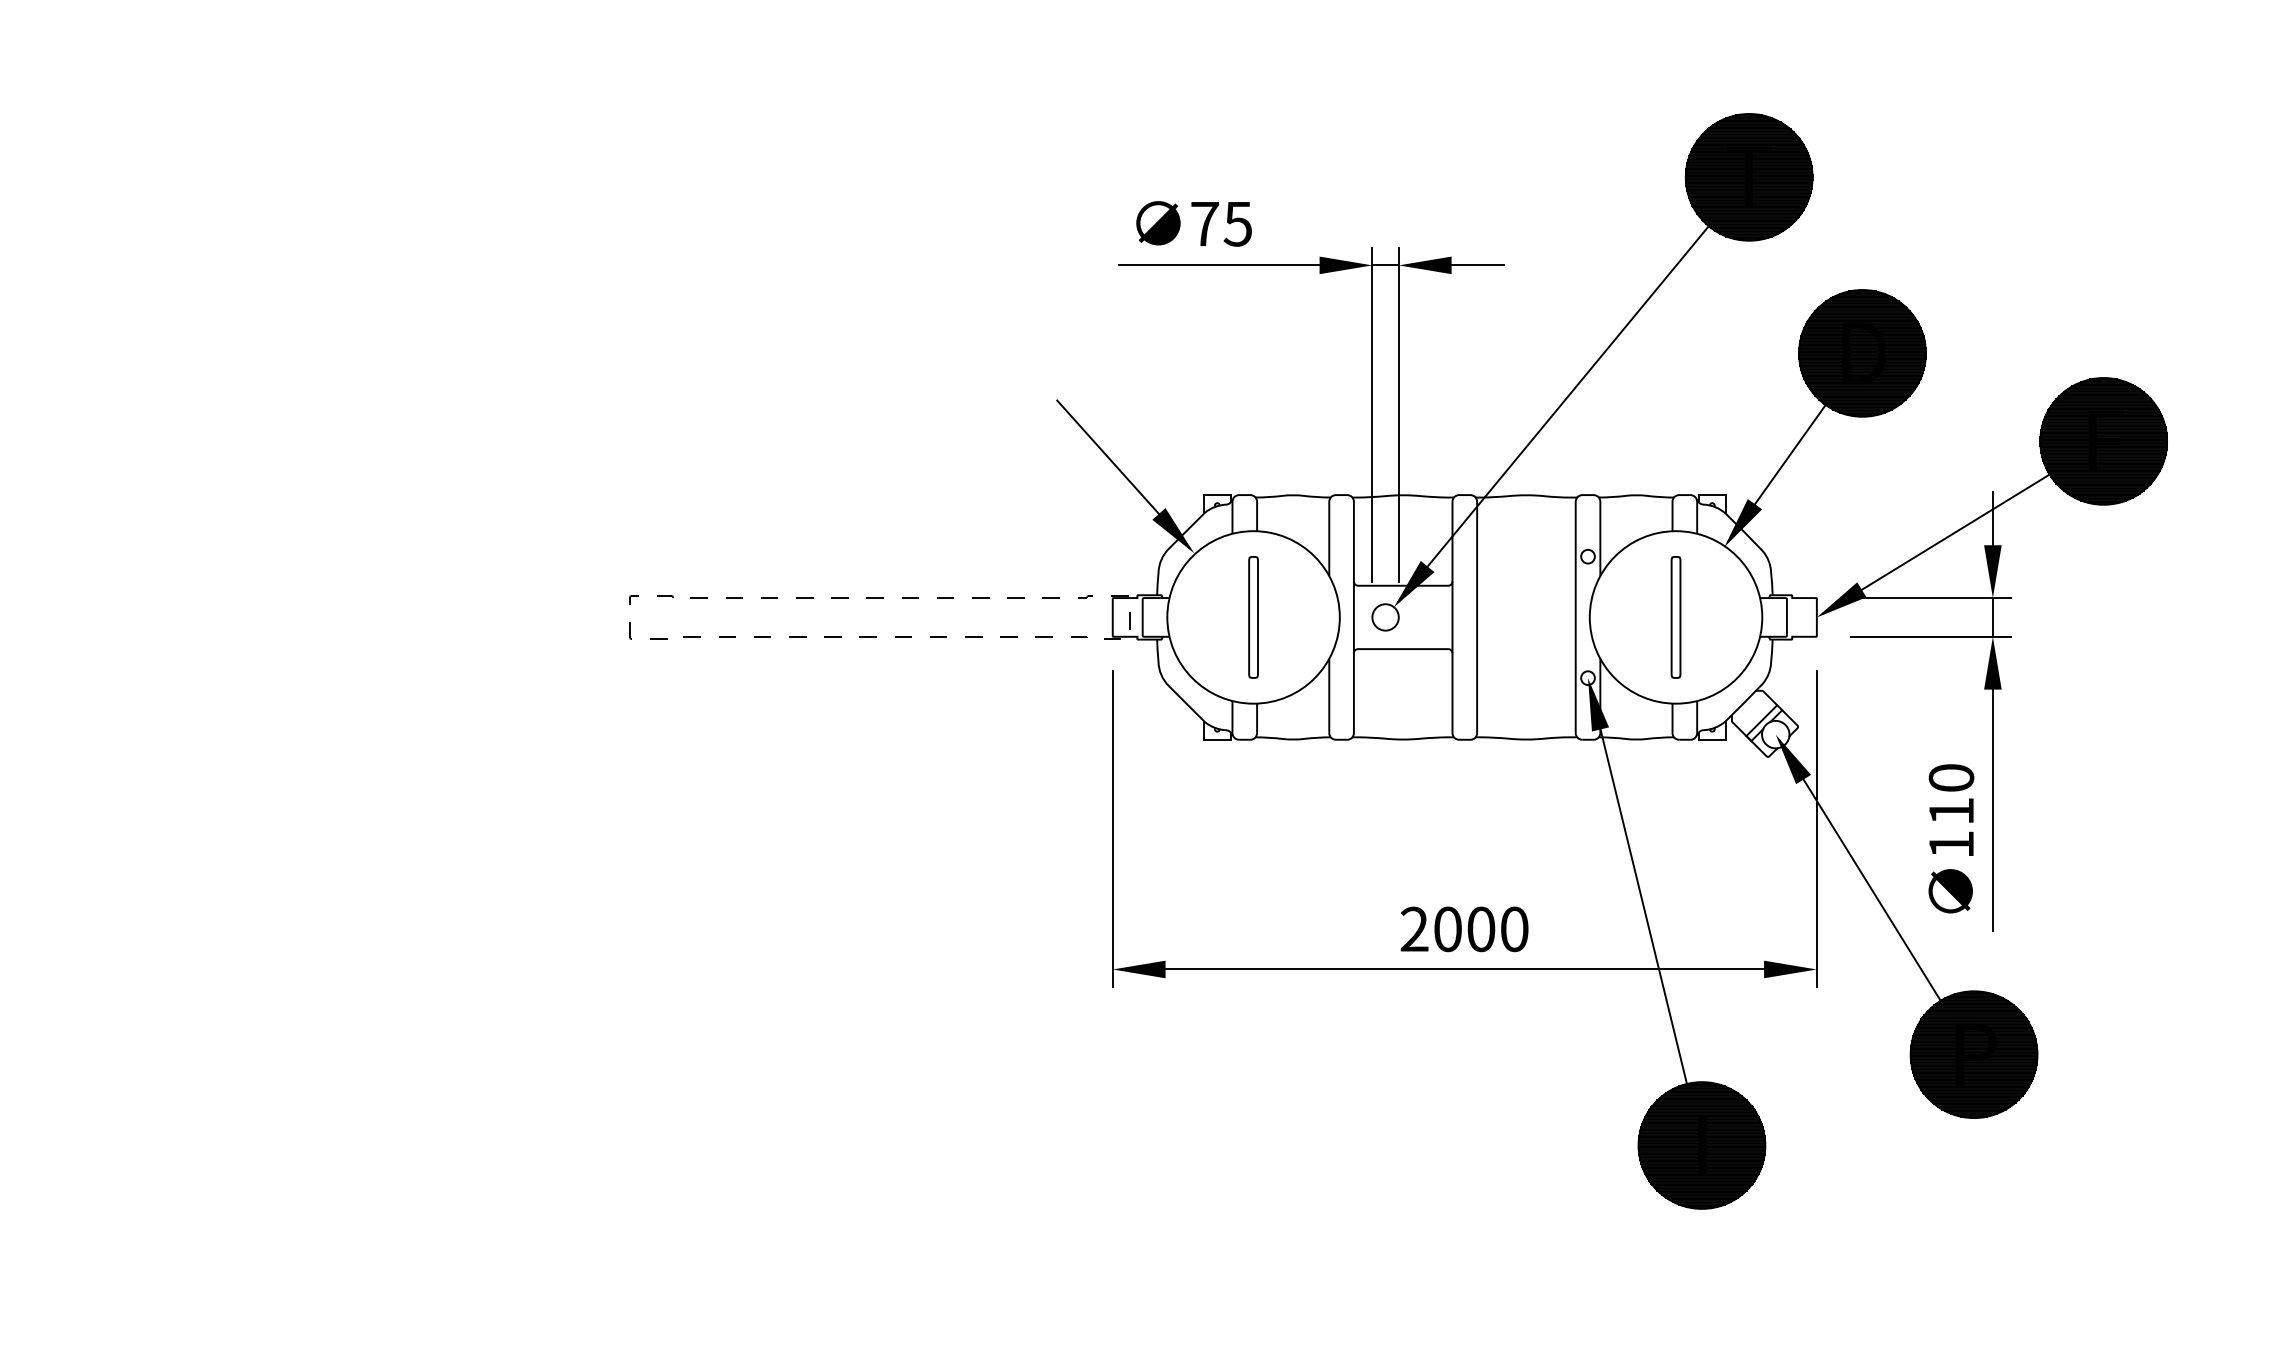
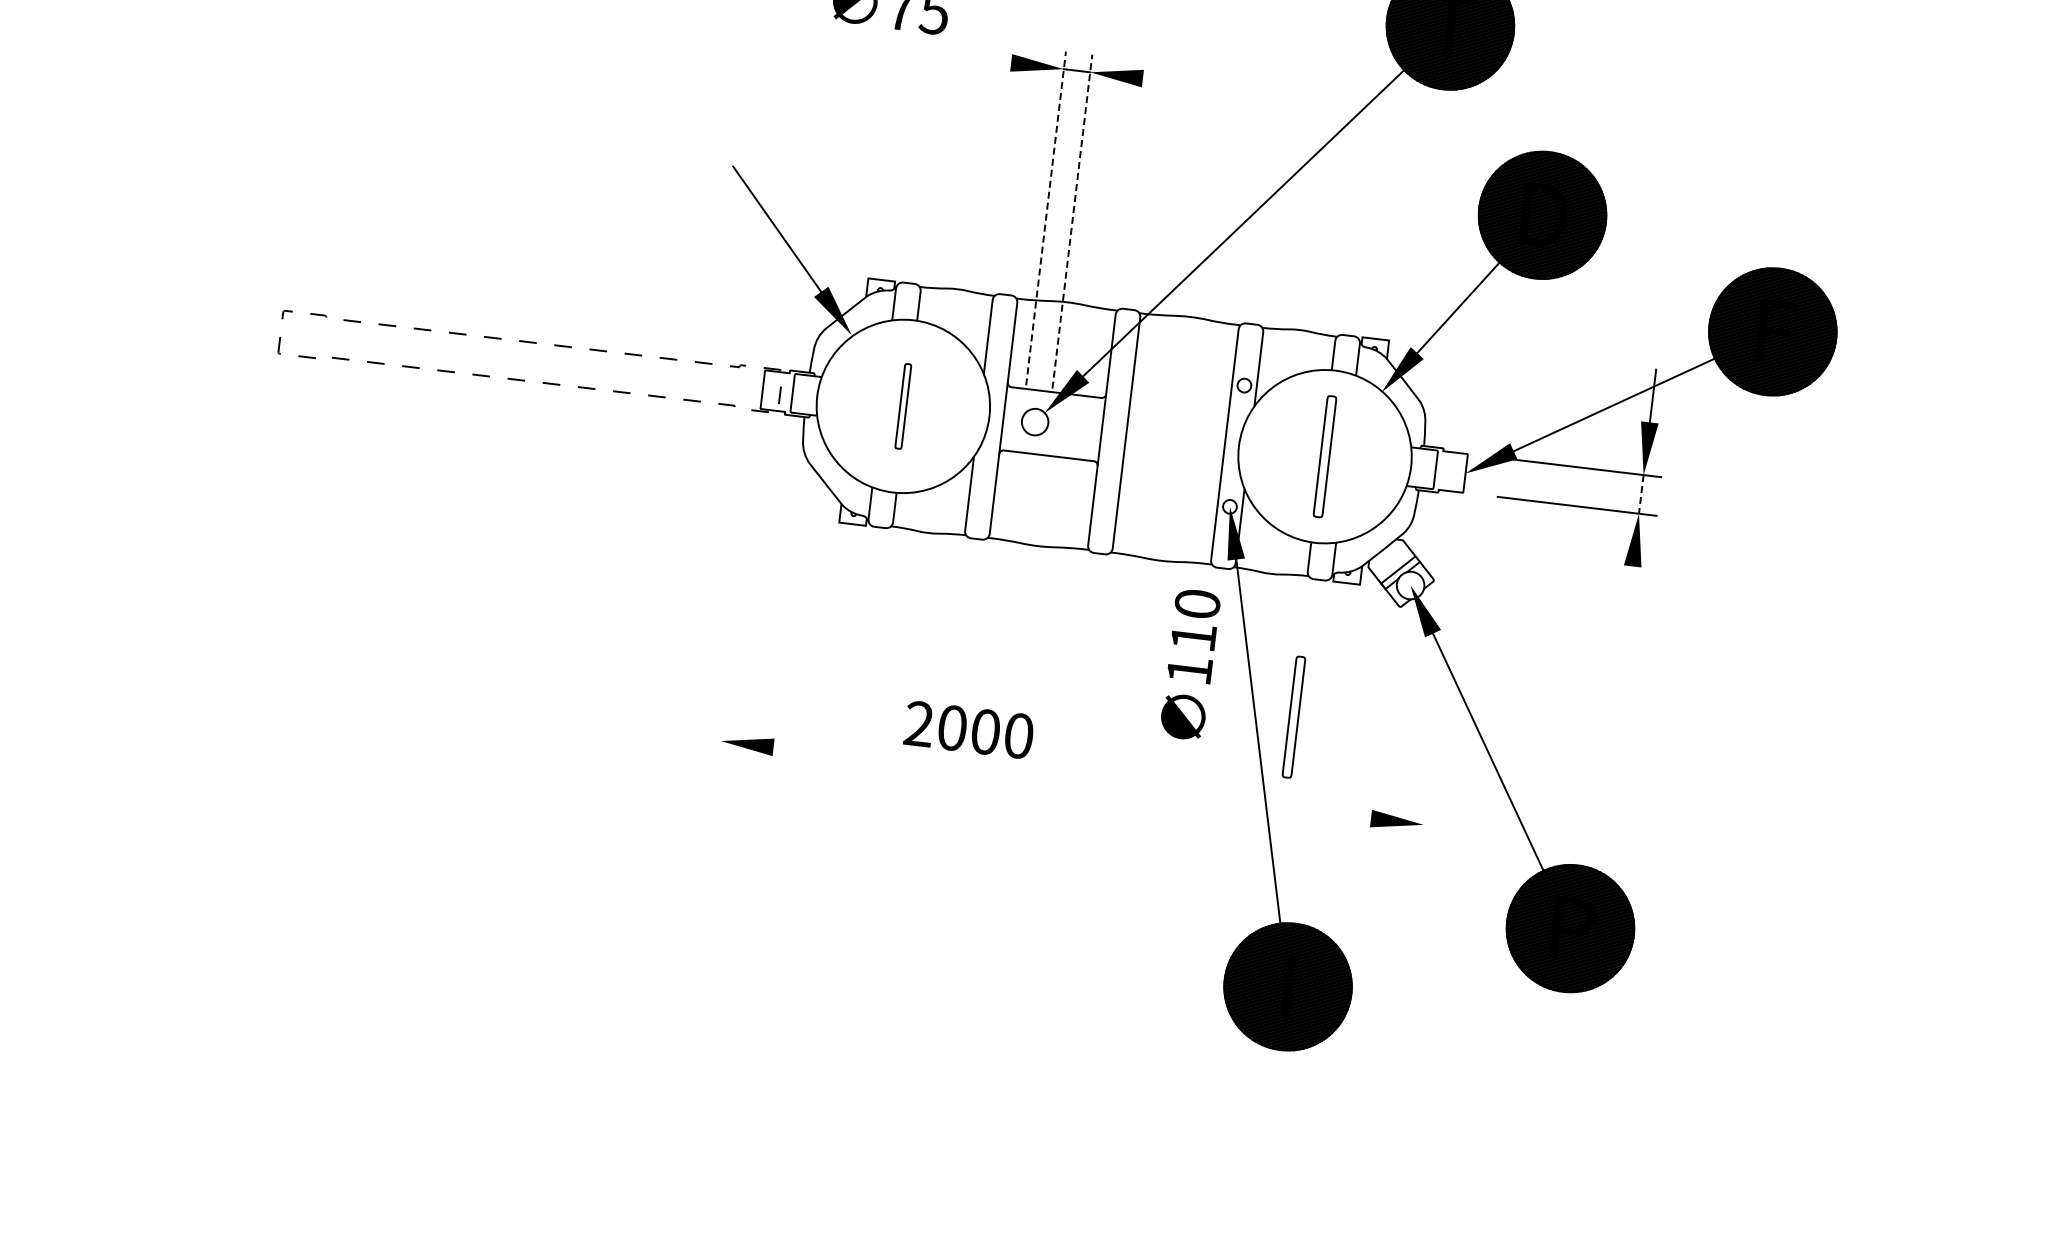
line: (1218, 265) -> (910, 50), removed
line: (1477, 265) -> (1168, 81), removed
line: (1372, 414) -> (1046, 218), solid -> dashed
line: (1398, 414) -> (1072, 221), solid -> dashed
part: (1253, 617) -> (903, 406), size x0.7
line: (1992, 617) -> (1640, 494), solid -> dashed
line: (1992, 810) -> (1617, 687), removed
line: (1112, 829) -> (737, 601), removed
line: (1816, 829) -> (1439, 685), removed
text: (1951, 838) -> (1190, 664), moved
part: (1675, 878) -> (1293, 717), added
text: (1464, 929) -> (968, 730), moved
line: (1464, 969) -> (1071, 782), removed

